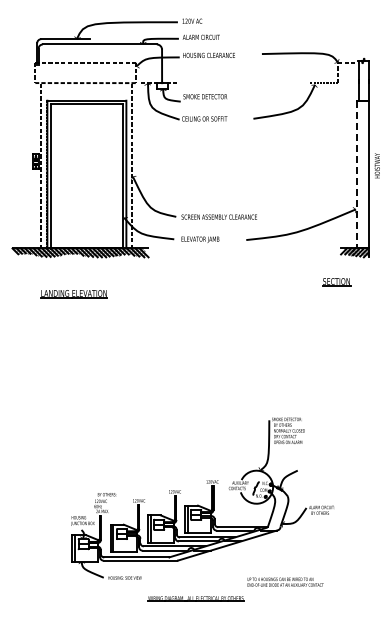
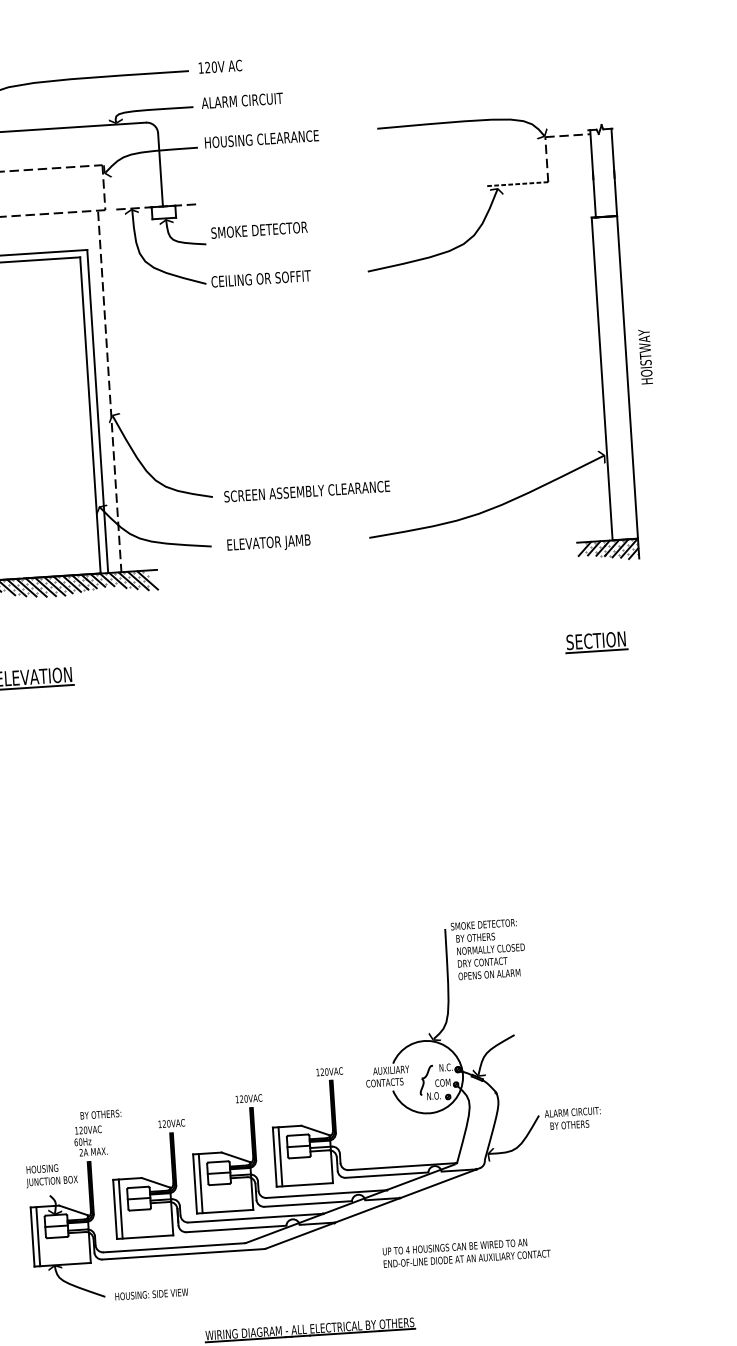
line: (356, 174) -> (601, 378), dashed -> solid
part: (336, 282) -> (596, 642), moved
text: (285, 581) -> (466, 1250), moved

